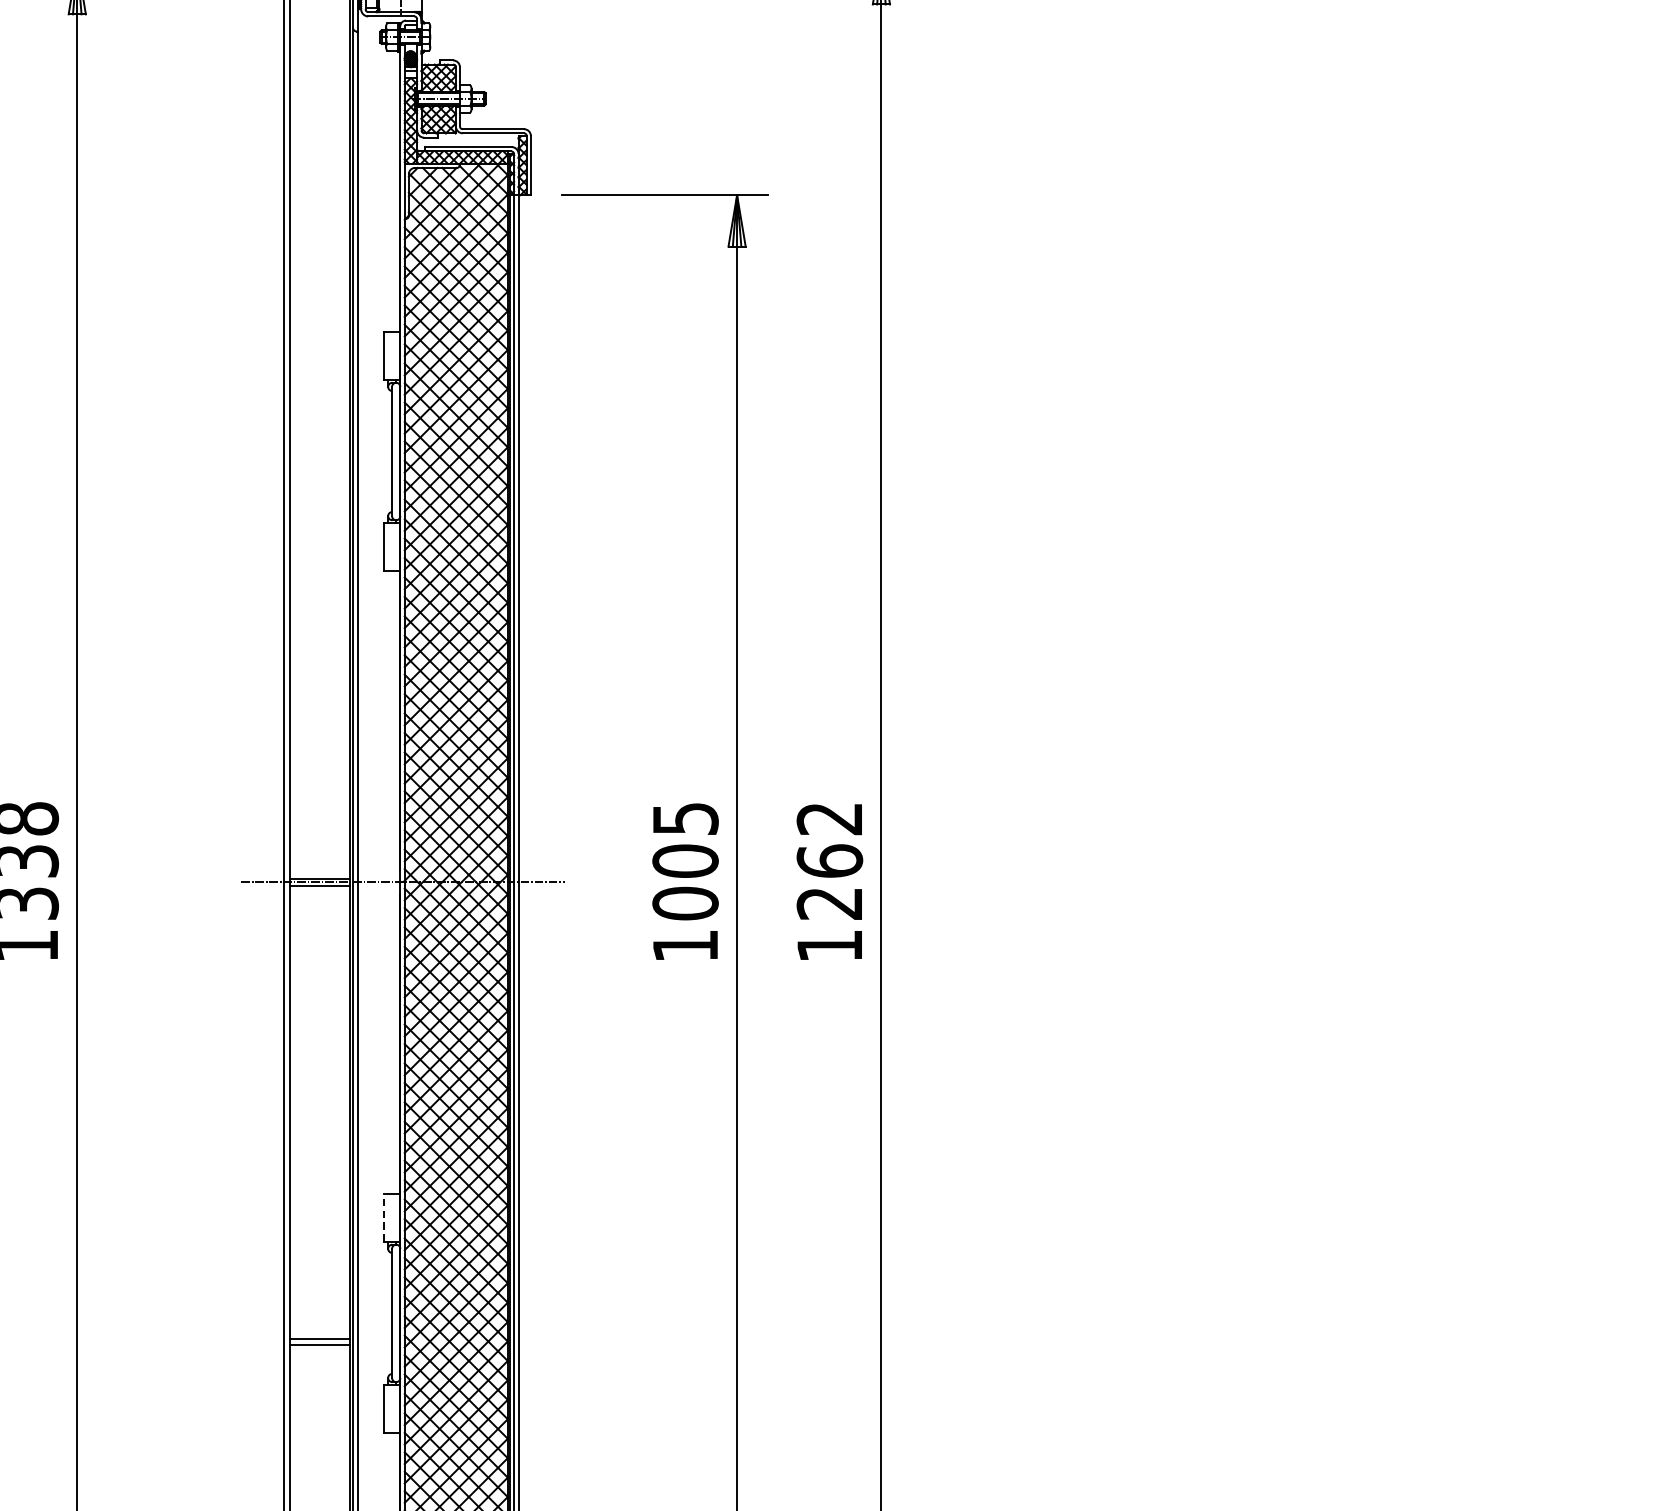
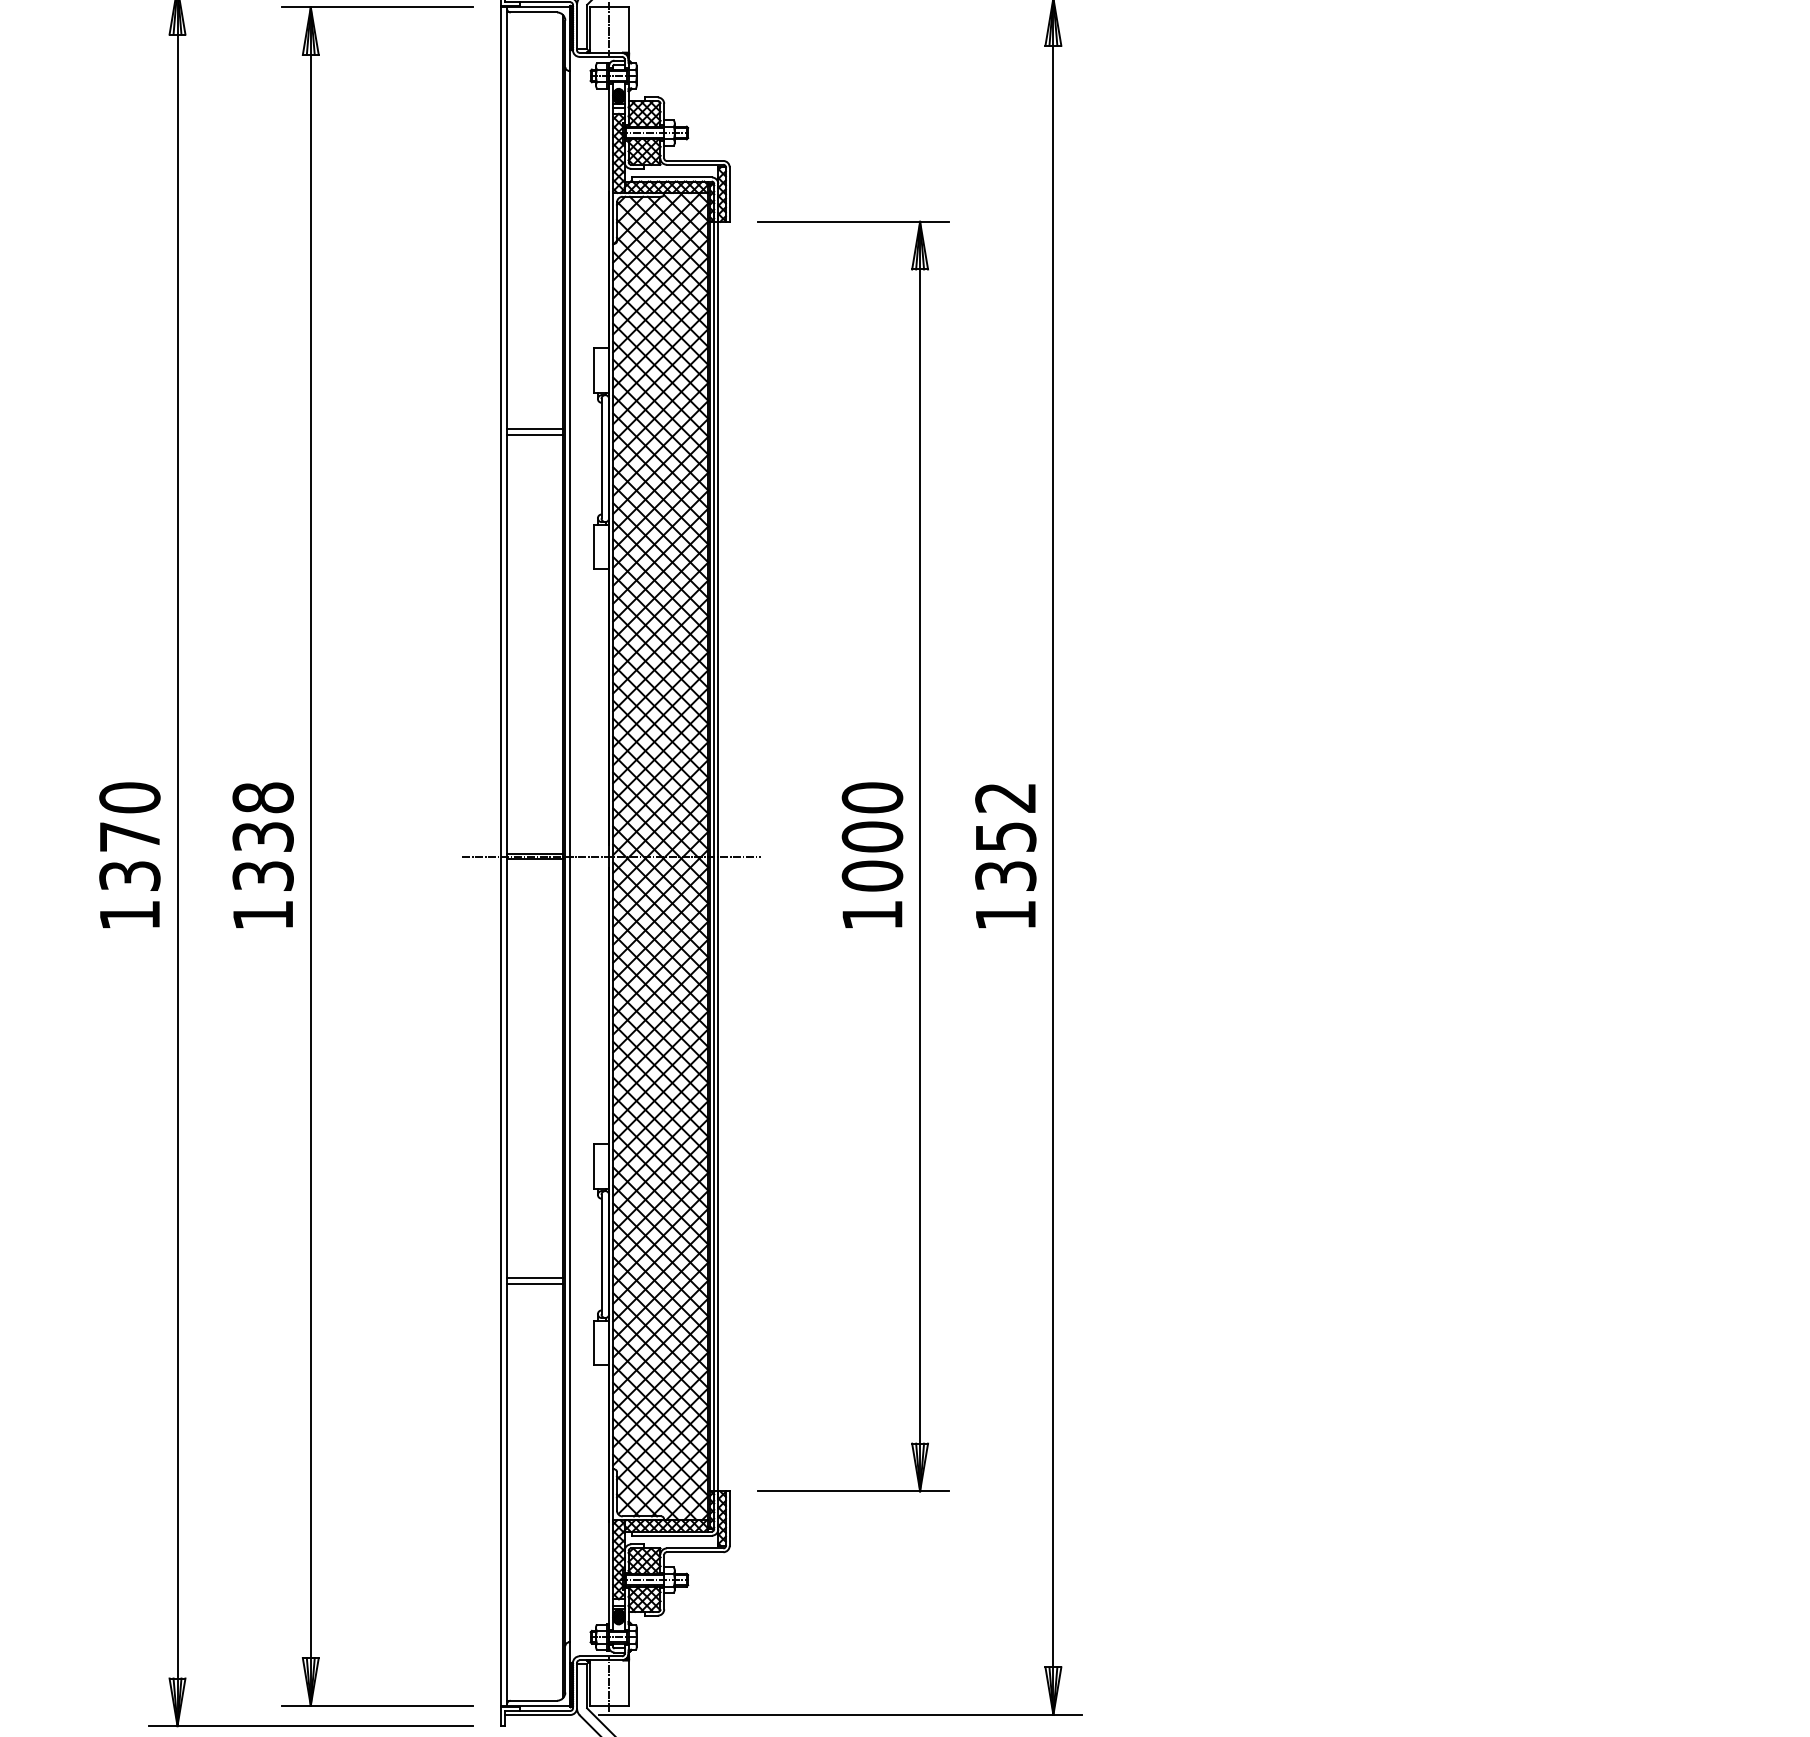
line: (319, 419) -> (534, 429), added
line: (319, 425) -> (534, 434), added
text: (685, 818) -> (872, 797), 1005 -> 1000
text: (829, 882) -> (1005, 856), 1262 -> 1352
line: (383, 1216) -> (593, 1165), dashed -> solid

